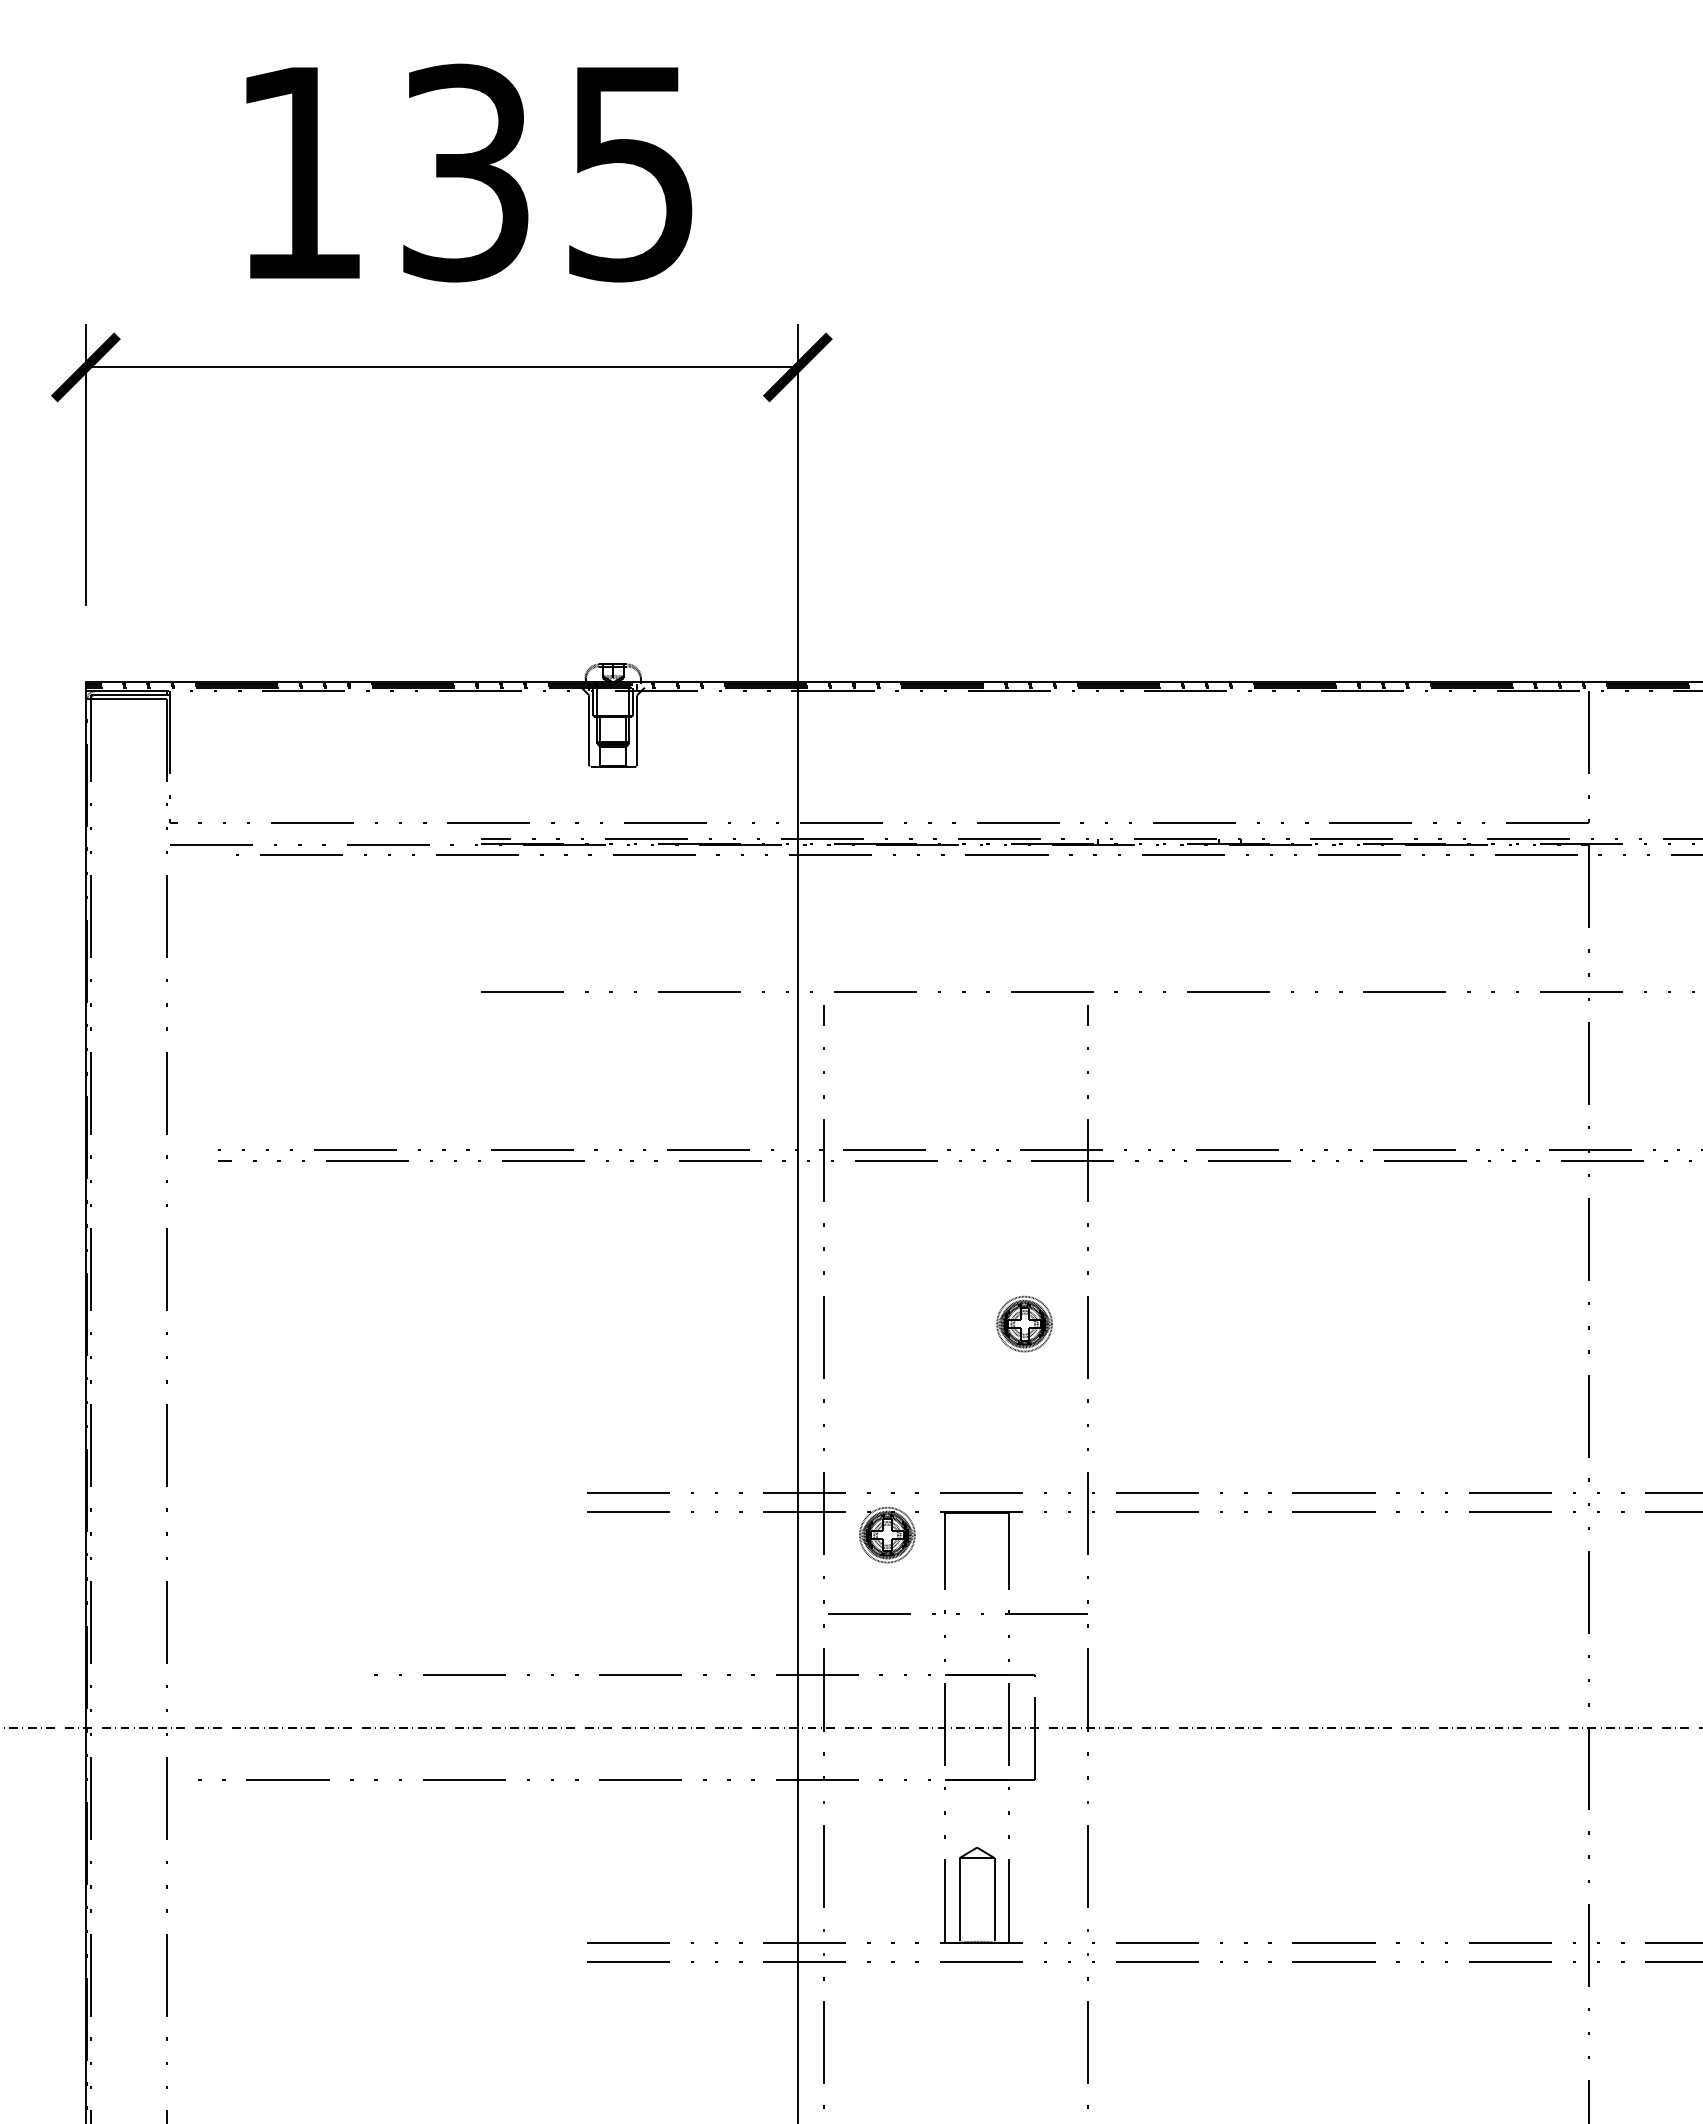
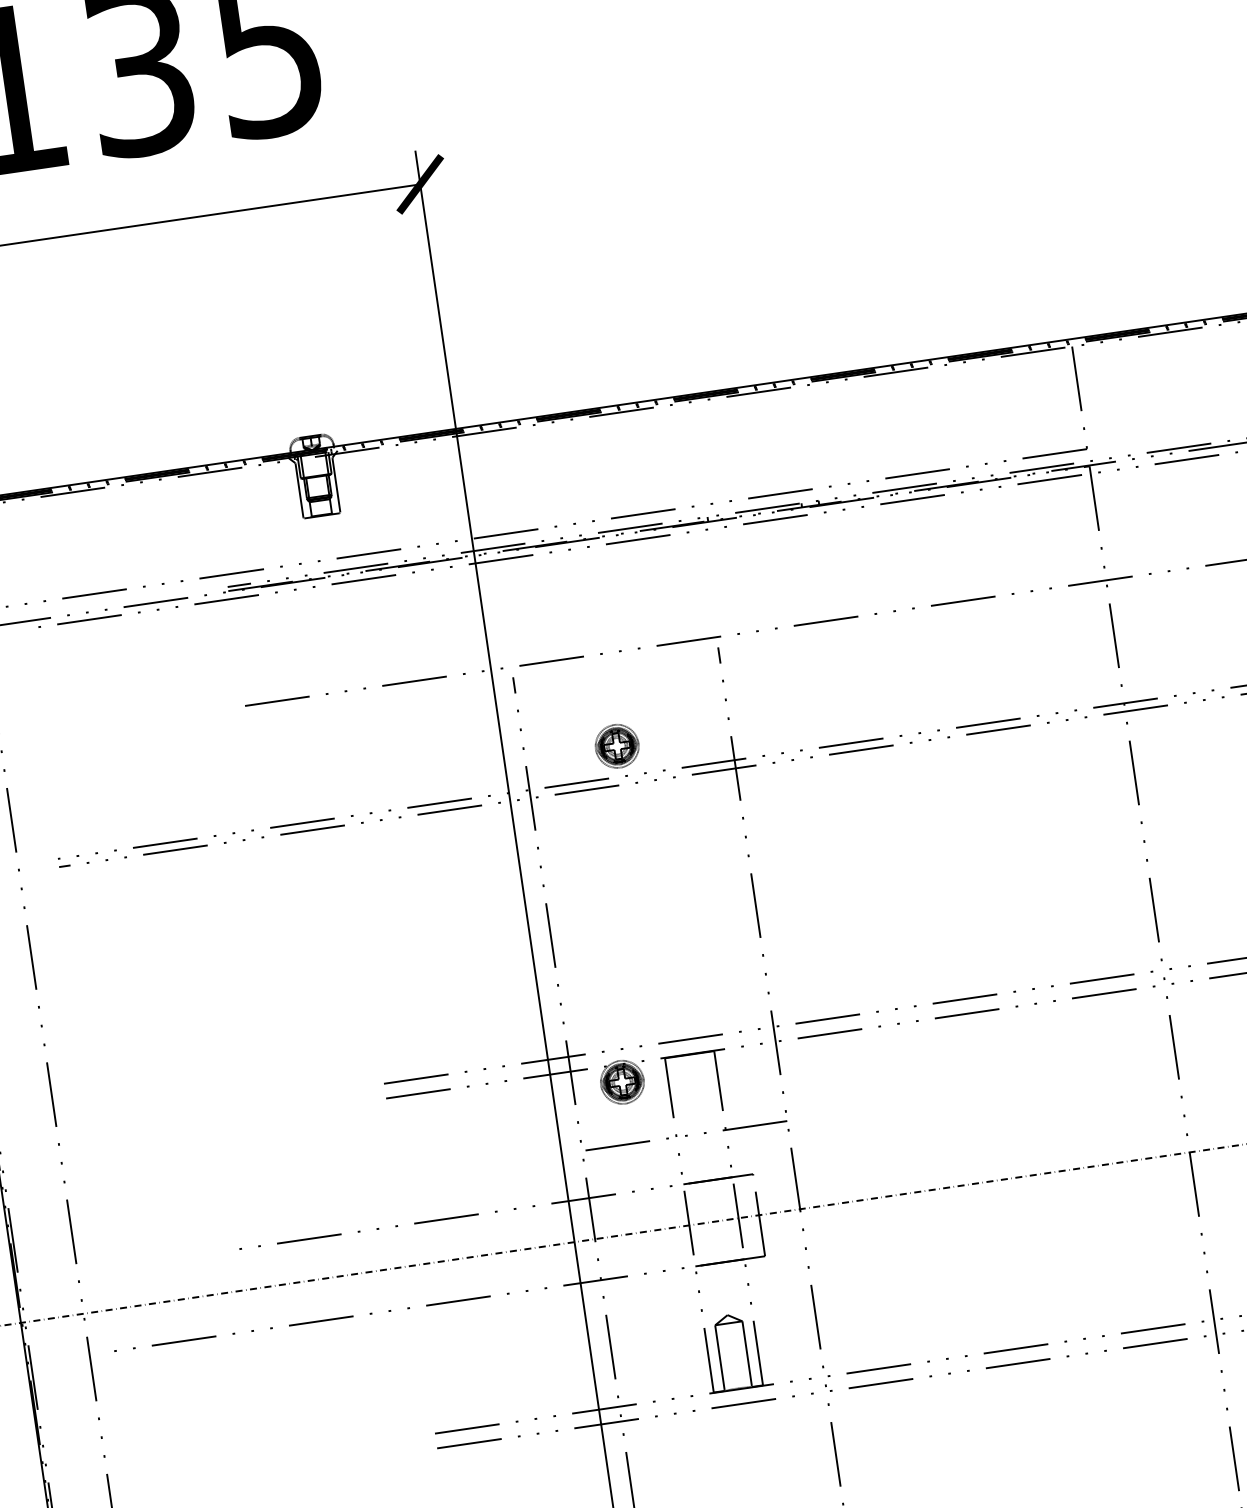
part: (1024, 1323) -> (617, 745), moved

